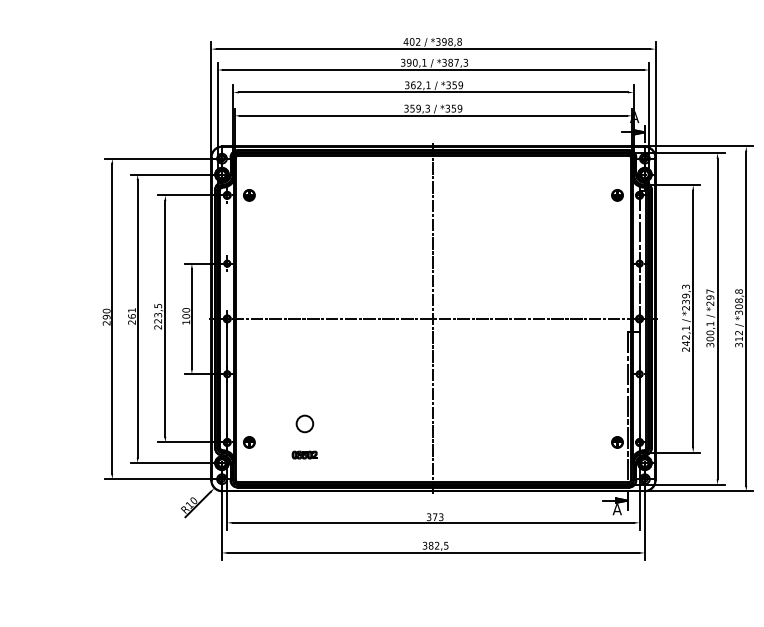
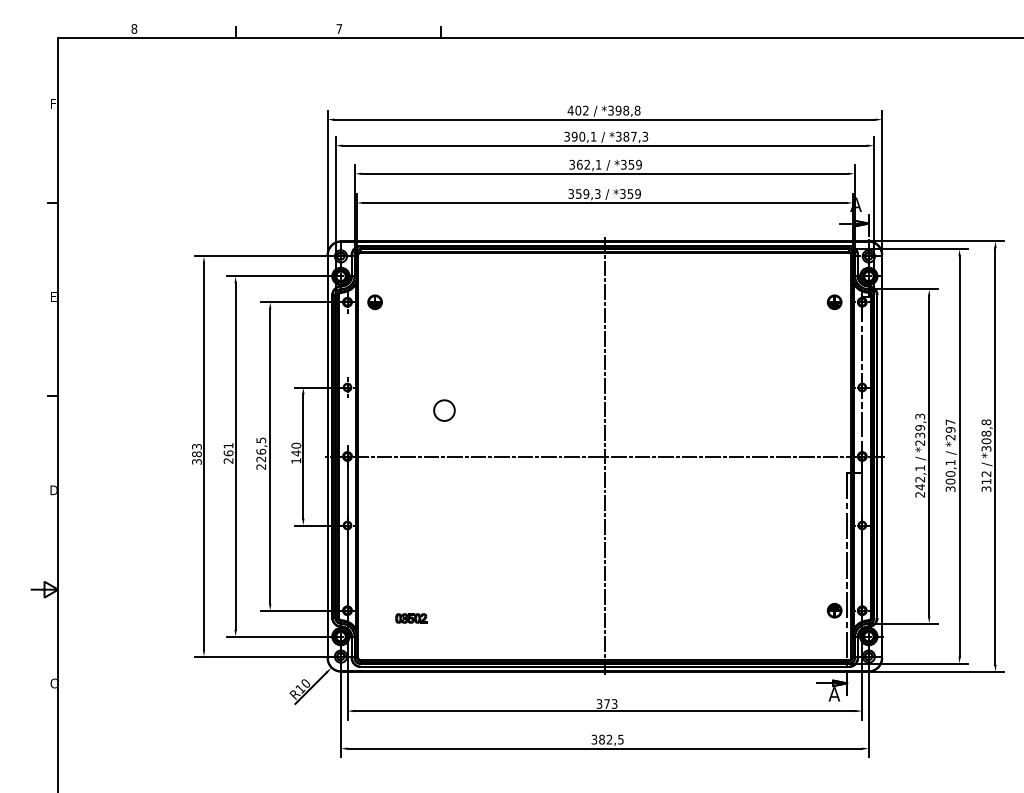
text: (158, 314) -> (261, 451), 223,5 -> 226,5
text: (106, 316) -> (196, 453), 290 -> 383
text: (186, 316) -> (296, 453), 100 -> 140
circle: (304, 423) -> (444, 410), moved
part: (248, 442) -> (374, 610), removed
part: (304, 455) -> (411, 618), moved

